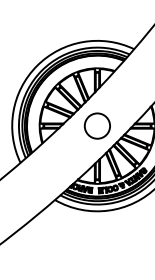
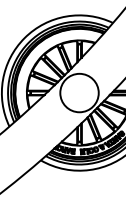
circle: (97, 126) -> (79, 93), size x1.67

